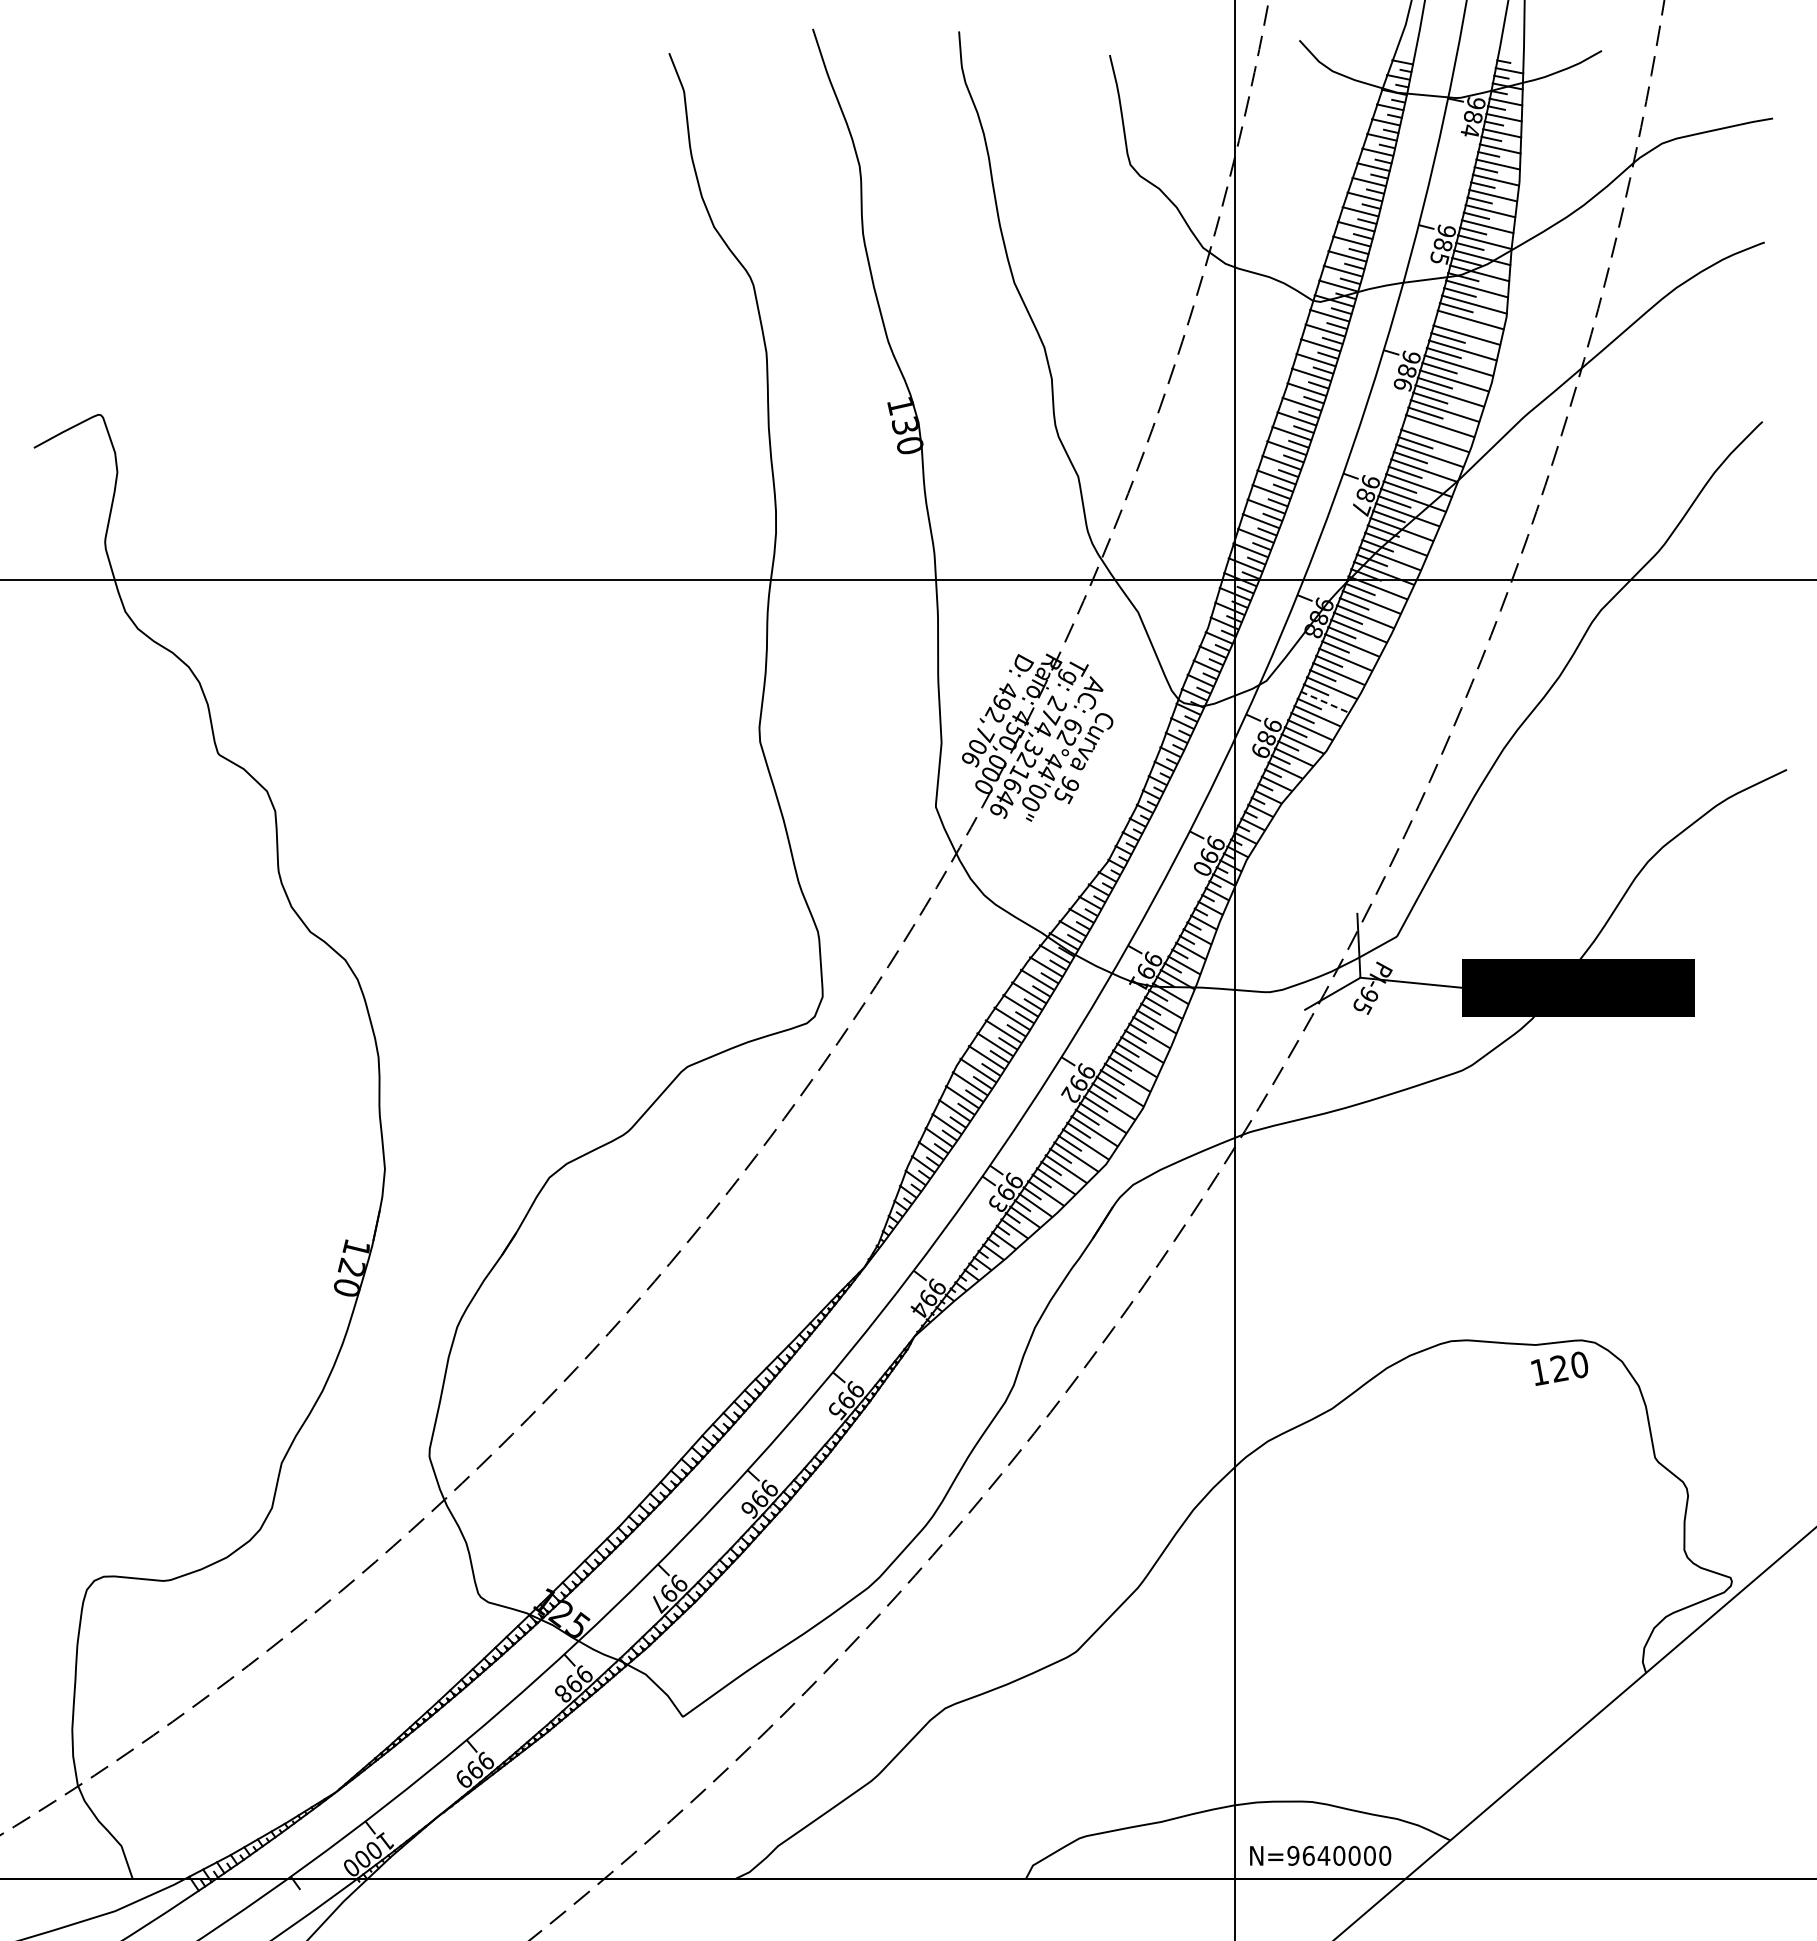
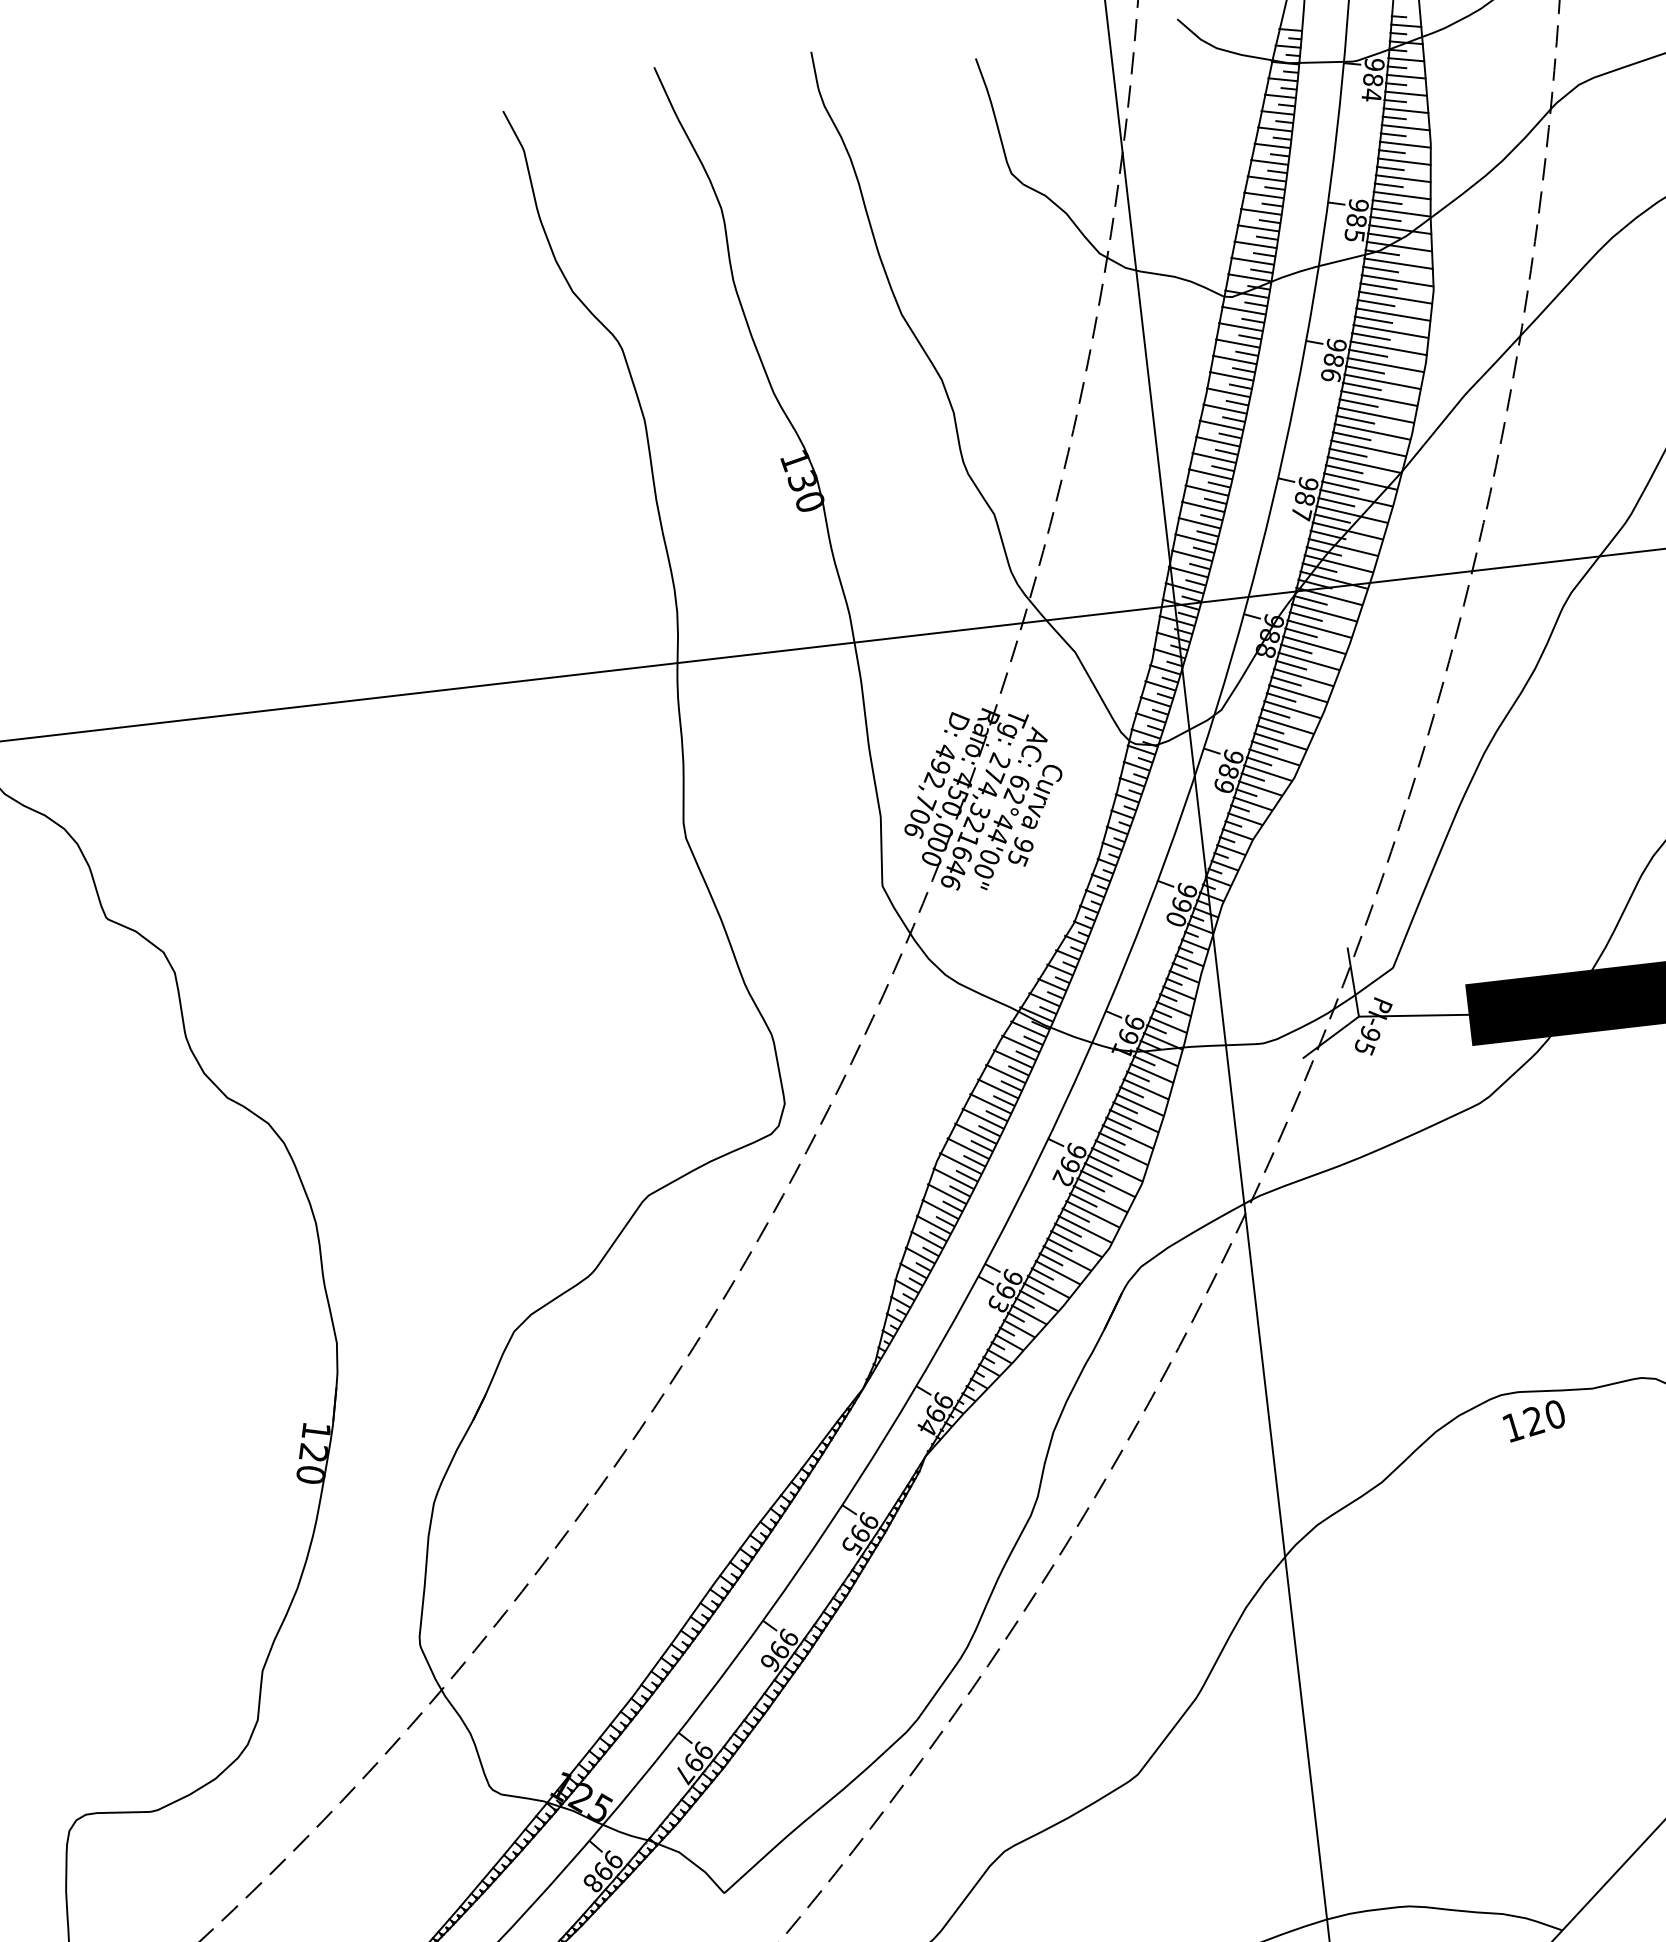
line: (1451, 322) -> (1375, 302), added
line: (1420, 427) -> (1355, 419), added
line: (1325, 702) -> (1287, 725), dashed -> solid
text: (1559, 1368) -> (1533, 1420), moved

